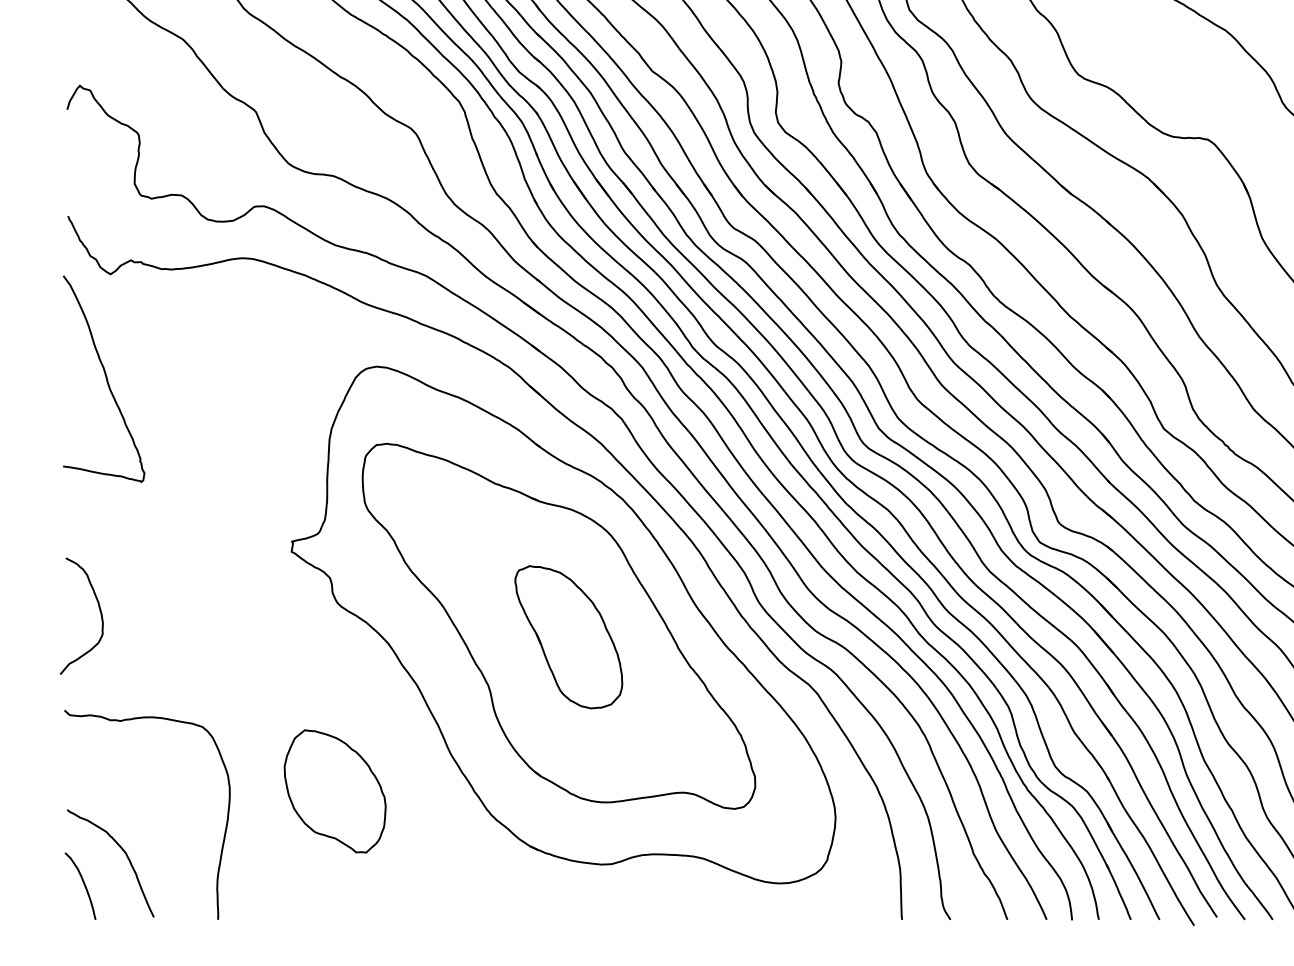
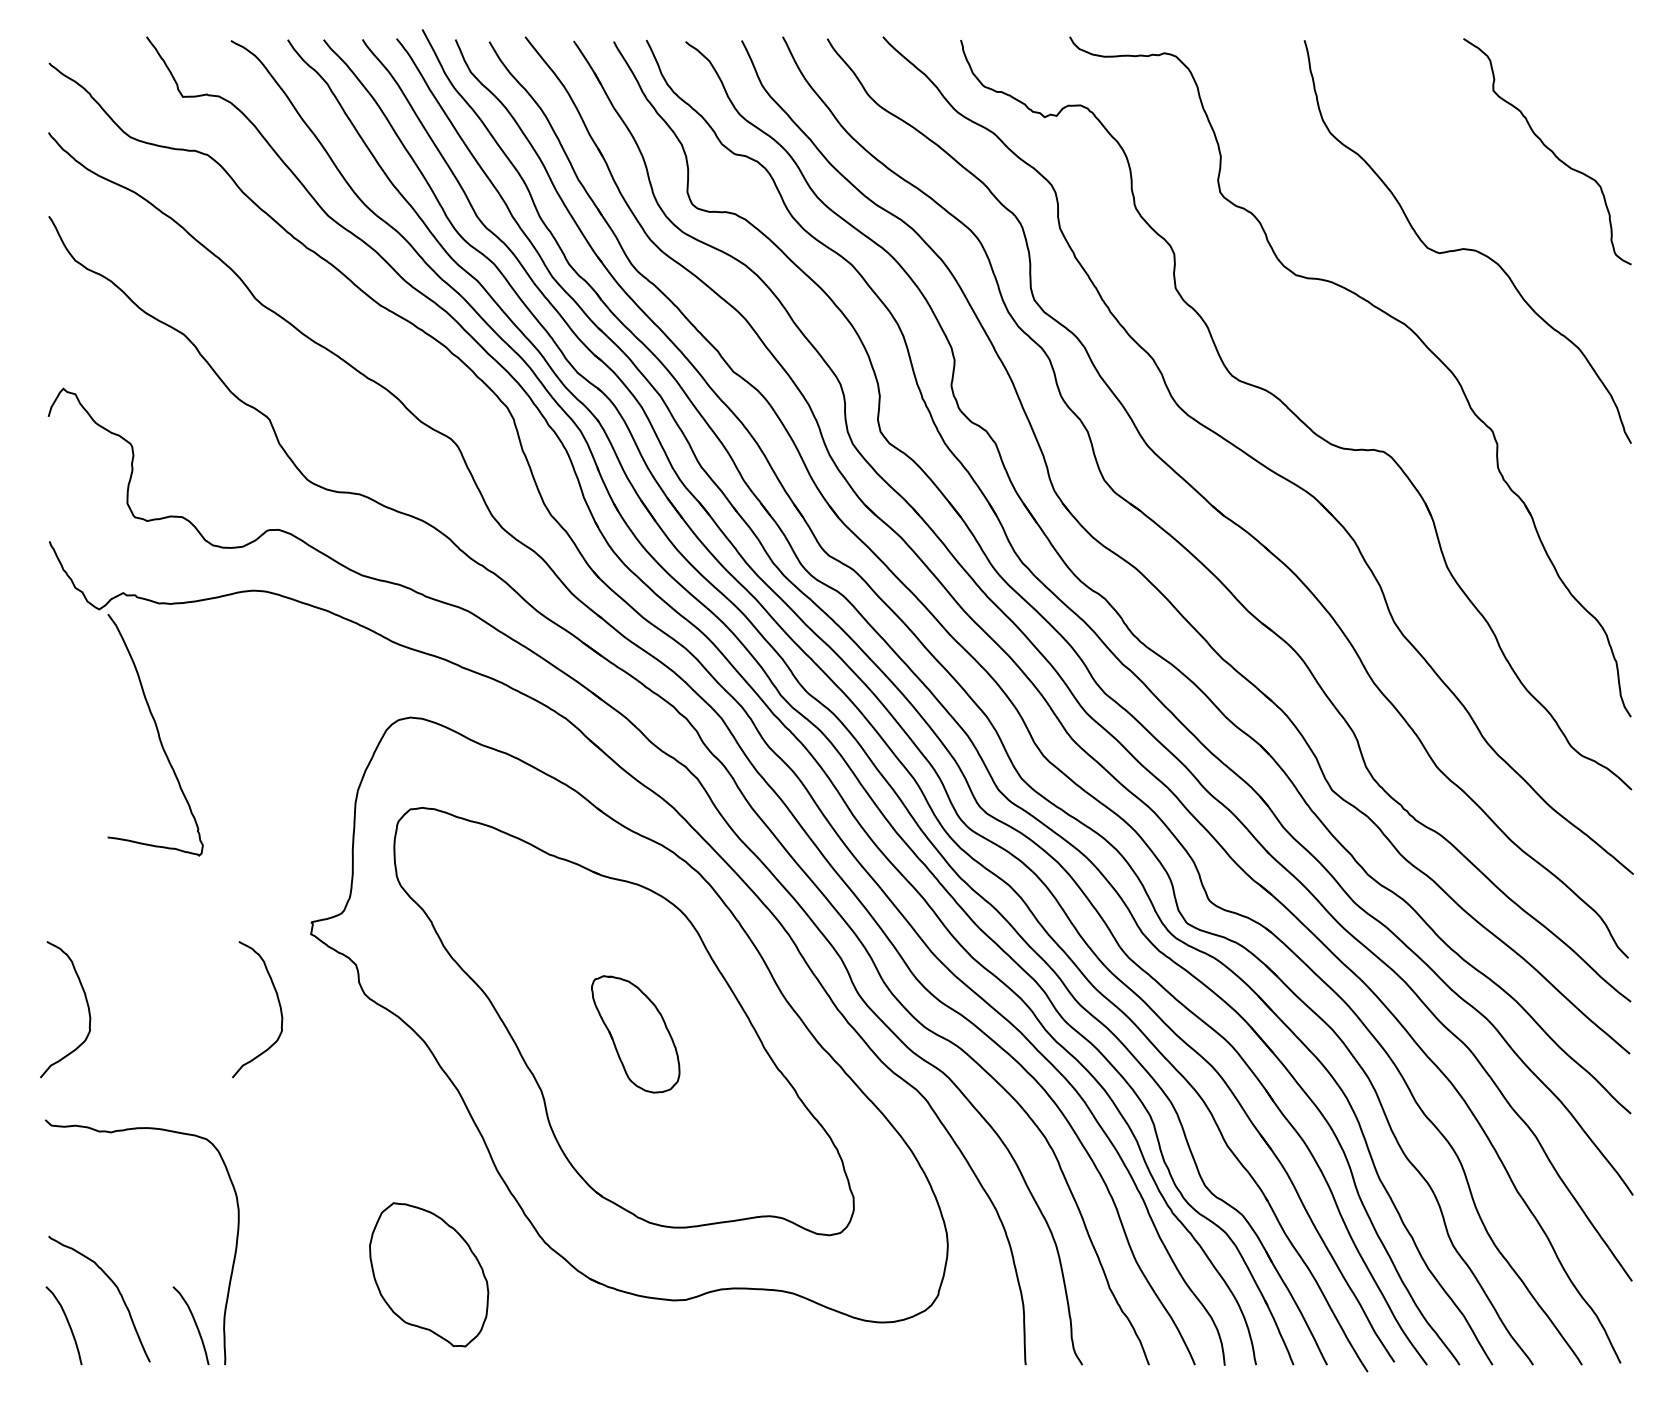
curve: (105, 378) -> (157, 734), moved
curve: (263, 610) -> (278, 1003), added
part: (568, 637) -> (635, 1034), size x0.7
part: (335, 791) -> (429, 1274), moved
curve: (191, 884) -> (194, 1323), added

